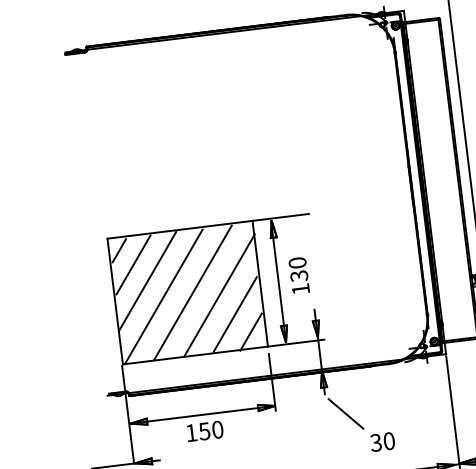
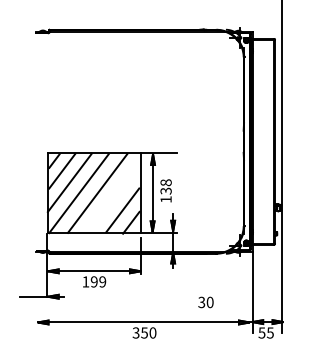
text: (298, 262) -> (166, 182), 130 -> 138
line: (219, 294) -> (114, 196), removed
line: (345, 413) -> (184, 281), removed
text: (211, 429) -> (98, 281), 150 -> 199

